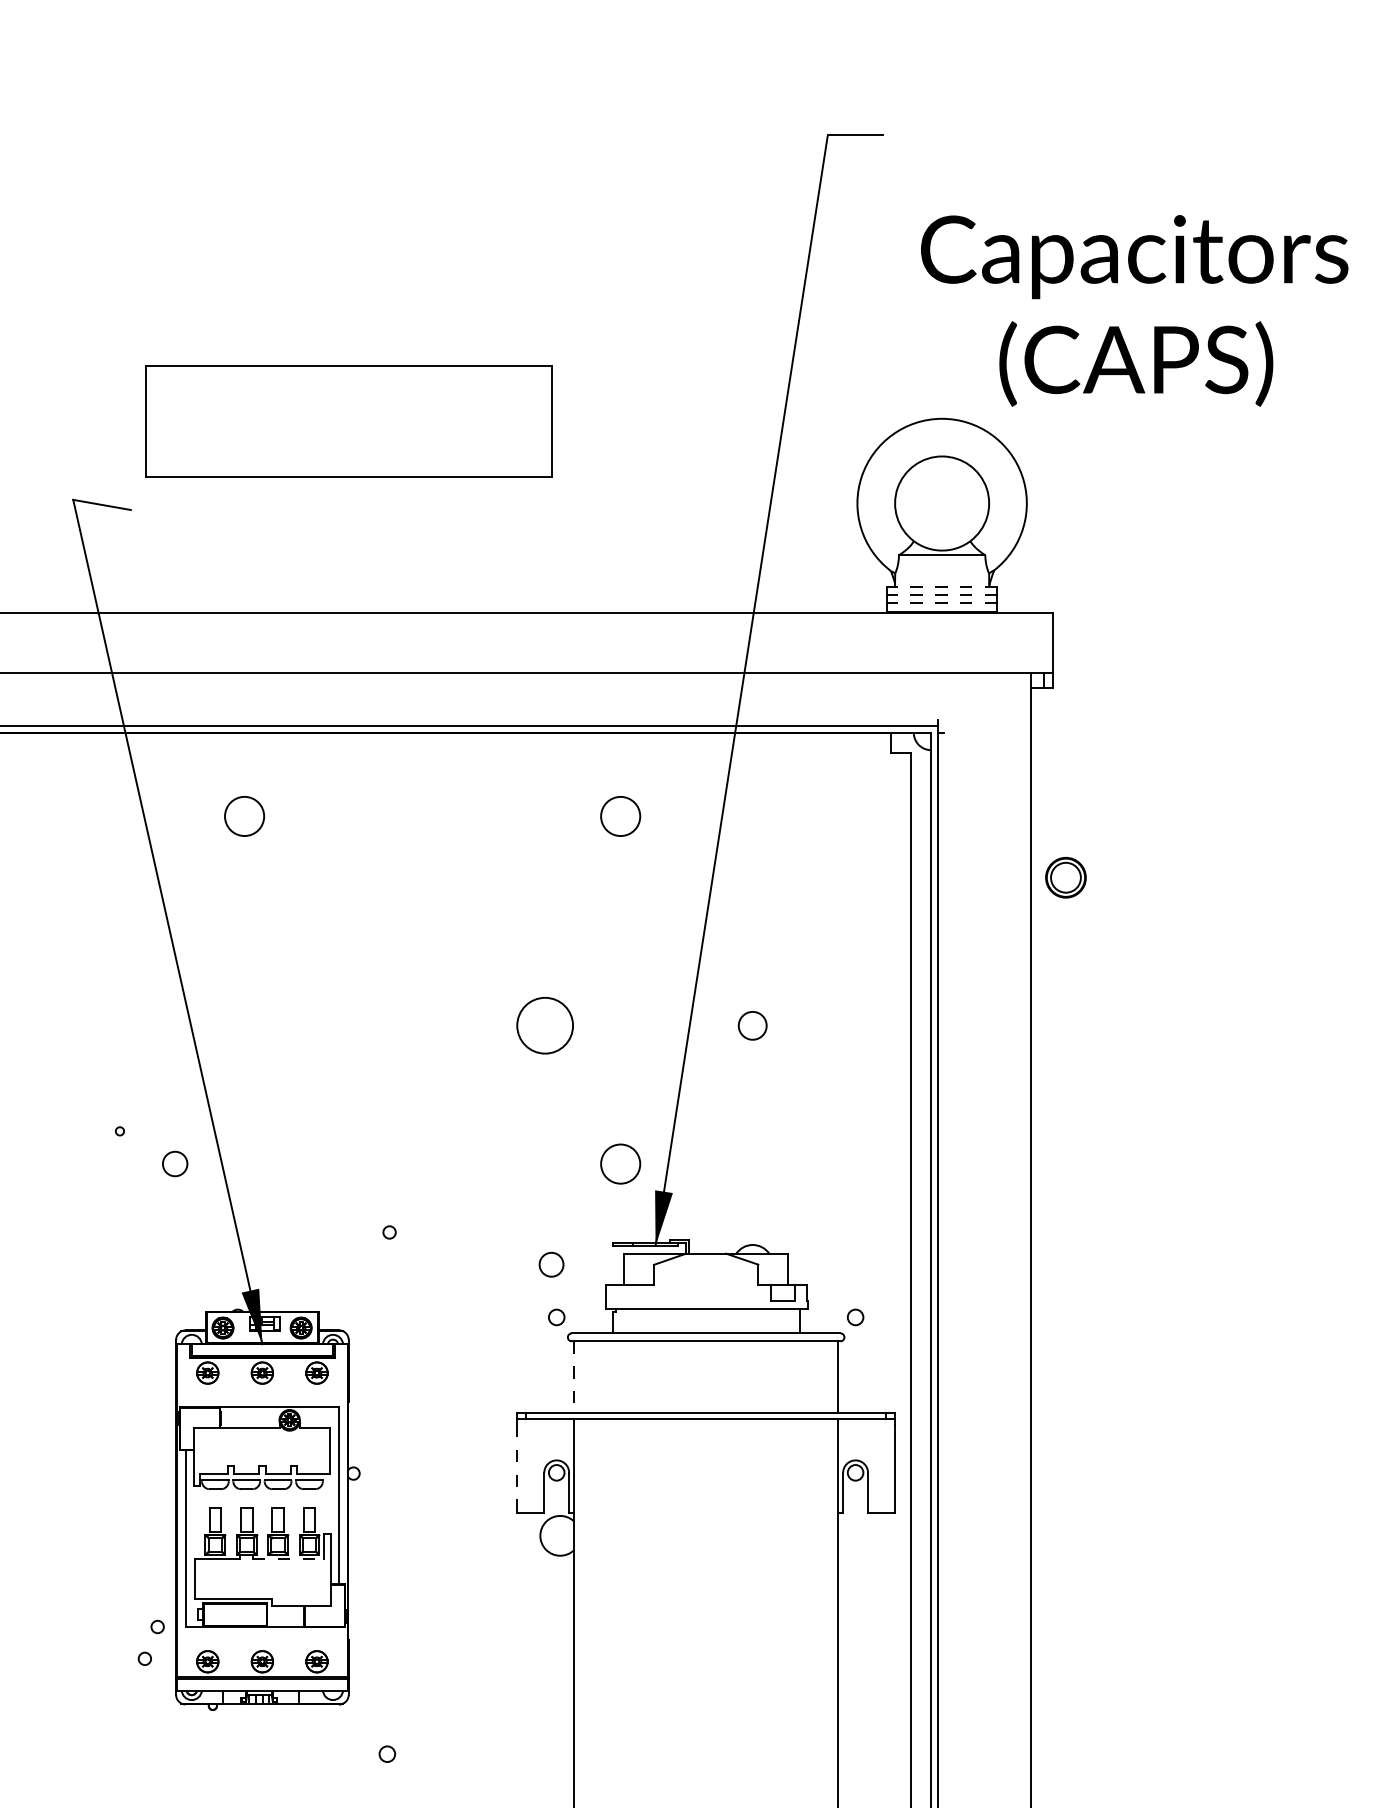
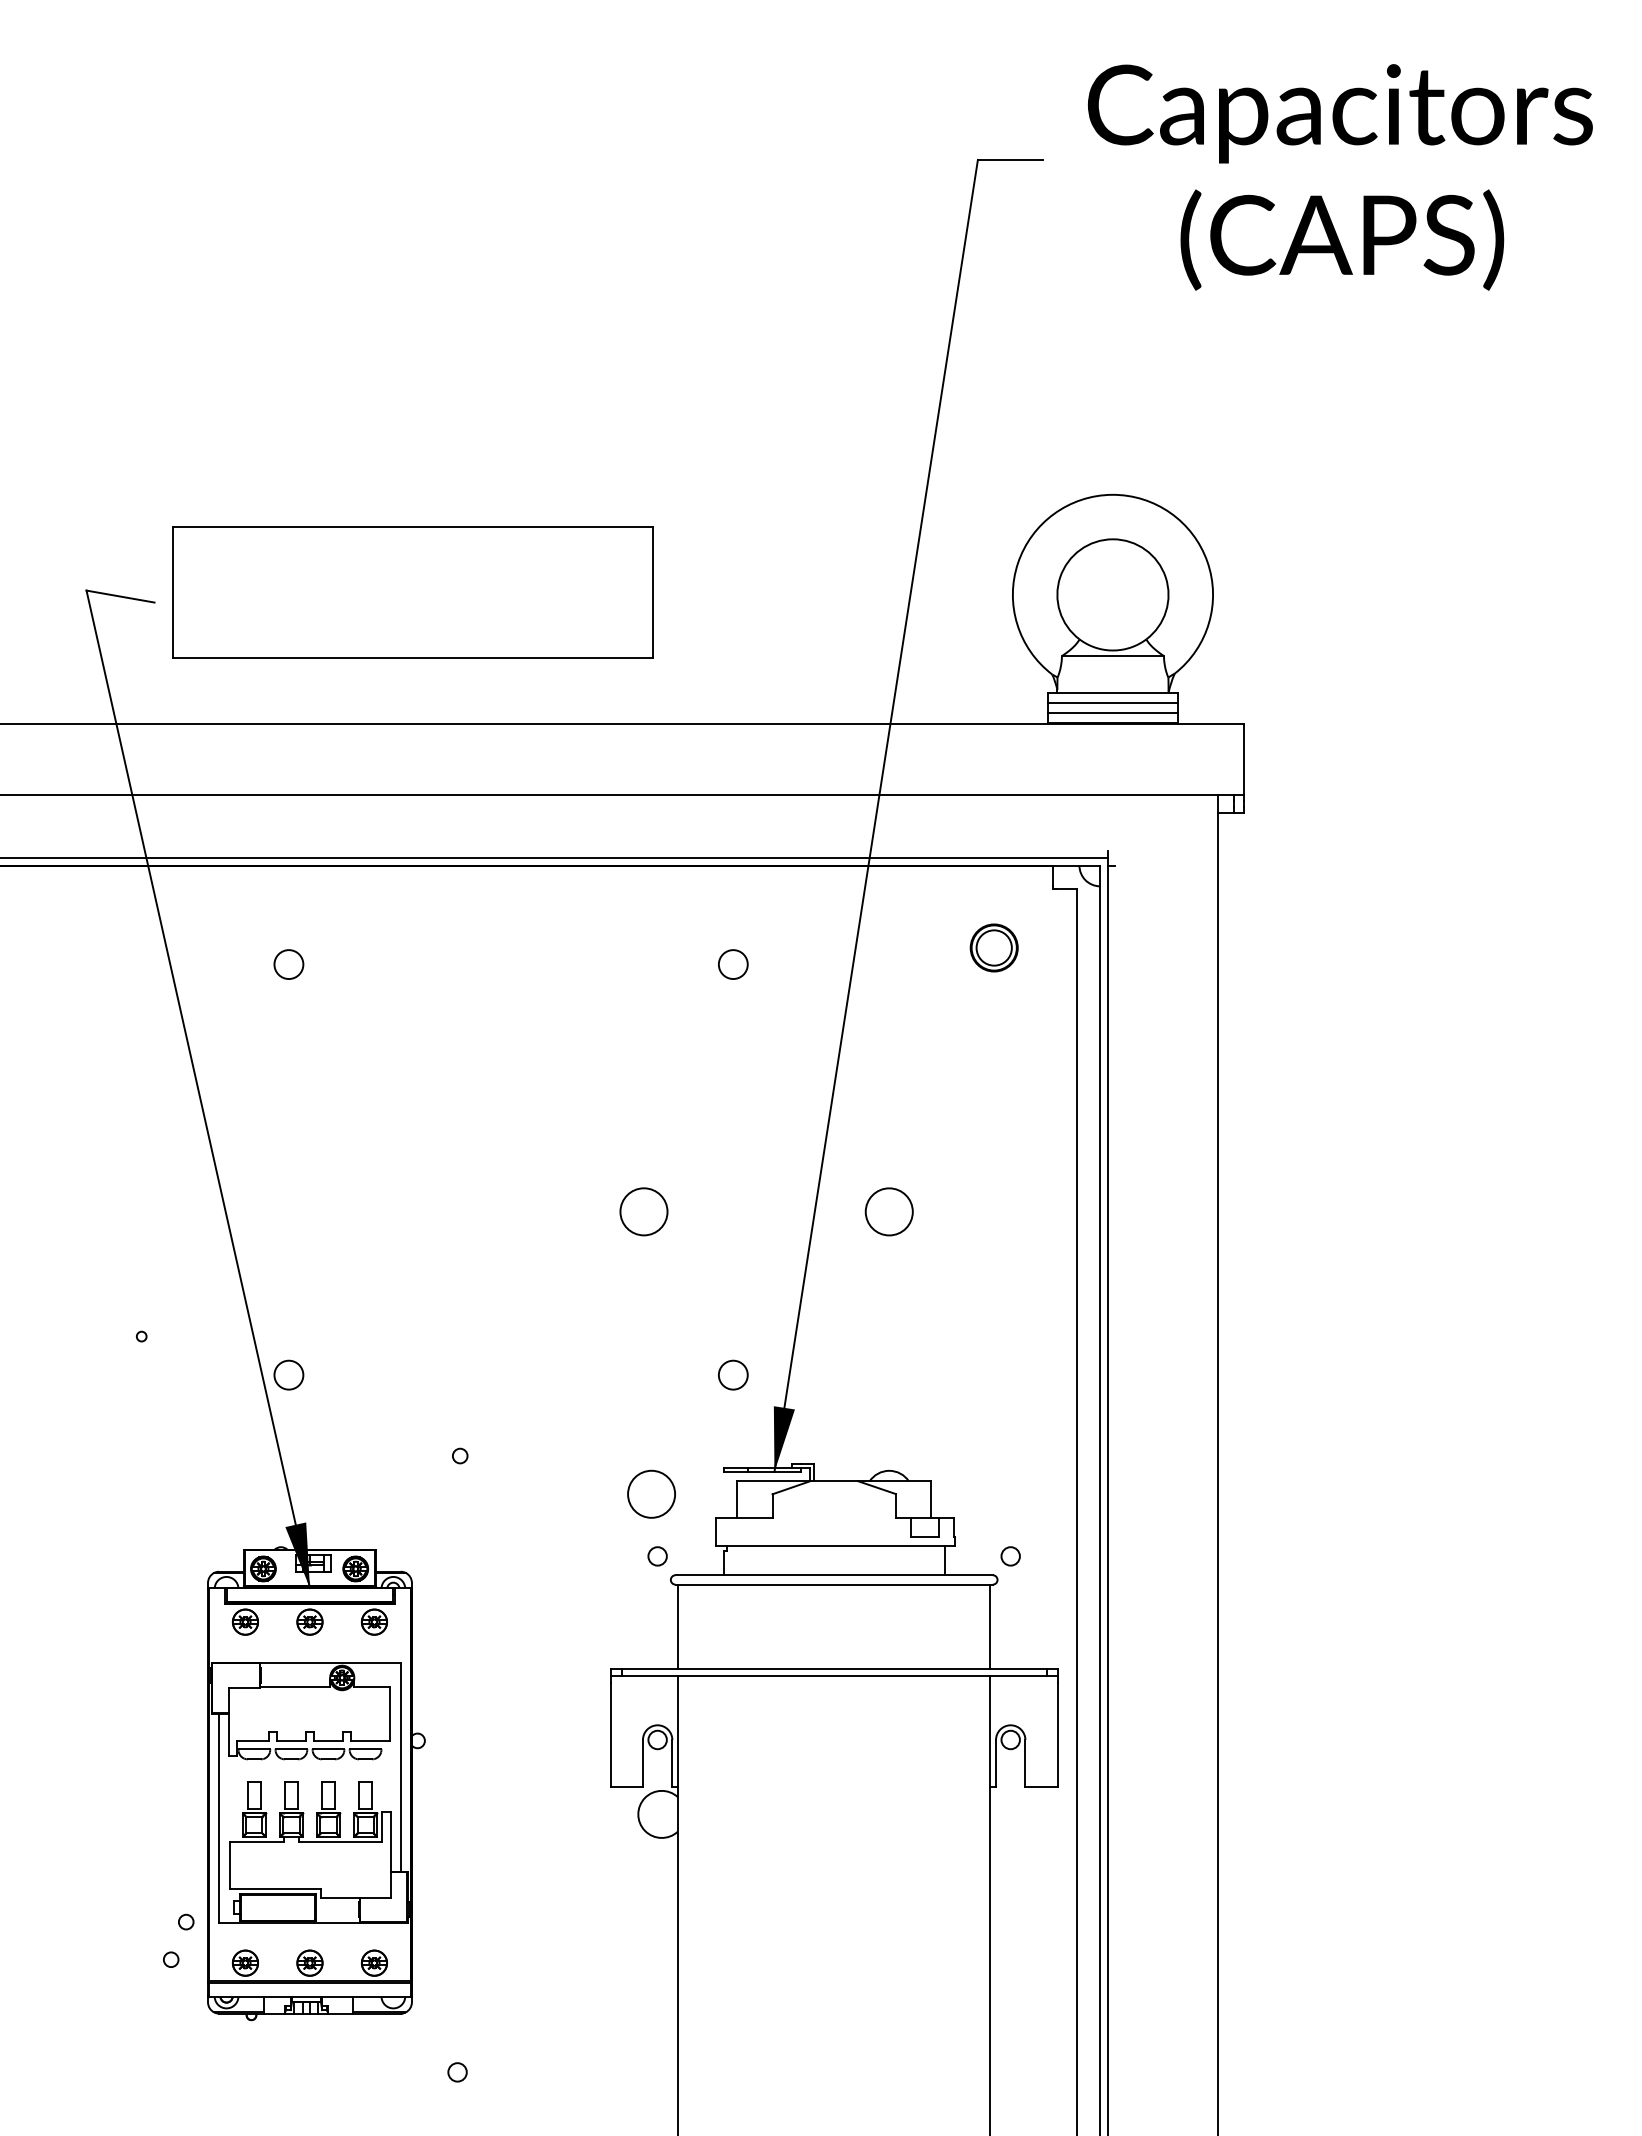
text: (1134, 311) -> (1340, 177), moved
part: (349, 421) -> (412, 592), moved
line: (941, 586) -> (1112, 693), dashed -> solid
line: (941, 595) -> (1112, 703), dashed -> solid
line: (941, 603) -> (1112, 712), dashed -> solid
circle: (244, 816) -> (288, 964), size x0.62
circle: (620, 816) -> (733, 964), size x0.62
part: (1065, 877) -> (993, 947), moved
circle: (544, 1025) -> (643, 1211), size x0.71
circle: (752, 1025) -> (888, 1211), size x1.43
circle: (174, 1163) -> (288, 1374), moved
circle: (620, 1163) -> (733, 1374), size x0.62
circle: (551, 1264) -> (651, 1493), size x1.67
line: (573, 1377) -> (677, 1627), dashed -> solid
line: (516, 1469) -> (610, 1735), dashed -> solid
line: (288, 1558) -> (340, 1841), dashed -> solid

